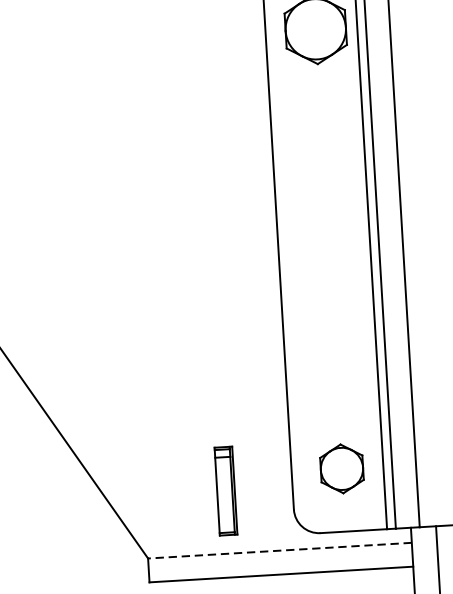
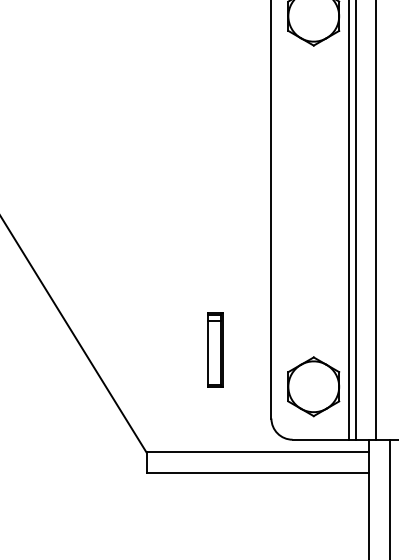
part: (341, 468) -> (313, 386), size x1.43
part: (226, 490) -> (215, 349), moved
line: (279, 550) -> (257, 452), dashed -> solid

